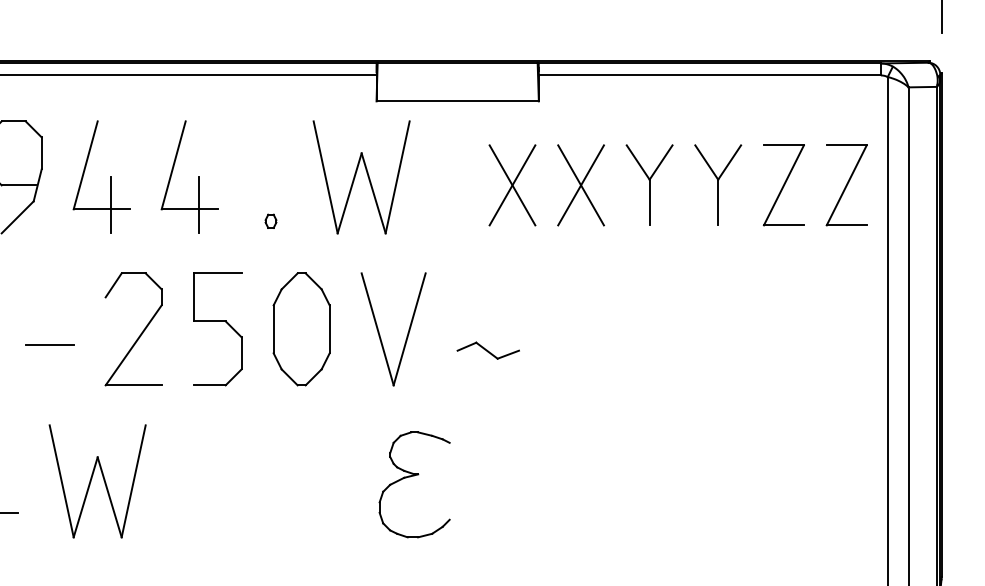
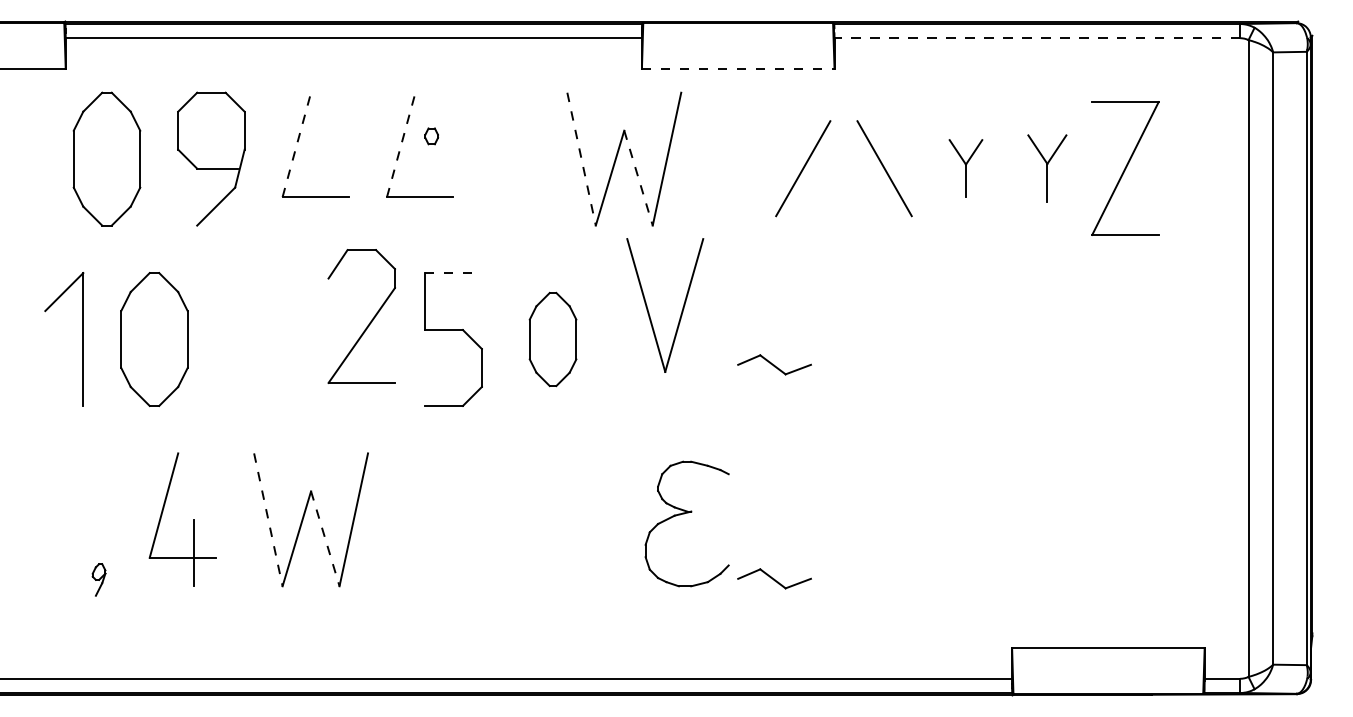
line: (709, 75) -> (1037, 38), solid -> dashed
line: (457, 101) -> (738, 69), solid -> dashed
line: (85, 165) -> (296, 144), solid -> dashed
line: (173, 165) -> (401, 144), solid -> dashed
line: (325, 177) -> (581, 159), solid -> dashed
line: (512, 185) -> (803, 168), removed
line: (580, 185) -> (884, 168), removed
part: (649, 185) -> (965, 168), size x0.6
part: (718, 185) -> (1047, 168), size x0.7
part: (783, 185) -> (1124, 168), size x1.4
part: (846, 185) -> (1199, 168), removed
line: (373, 193) -> (638, 178), solid -> dashed
line: (110, 205) -> (326, 192), removed
line: (199, 205) -> (431, 192), removed
part: (270, 221) -> (431, 136), moved
line: (217, 273) -> (453, 273), solid -> dashed
part: (301, 329) -> (552, 339), size x0.7
part: (407, 333) -> (681, 310), moved
part: (140, 334) -> (369, 322), moved
line: (50, 344) -> (254, 357), removed
line: (61, 481) -> (268, 519), solid -> dashed
line: (109, 497) -> (325, 538), solid -> dashed
part: (488, 530) -> (774, 578), added

